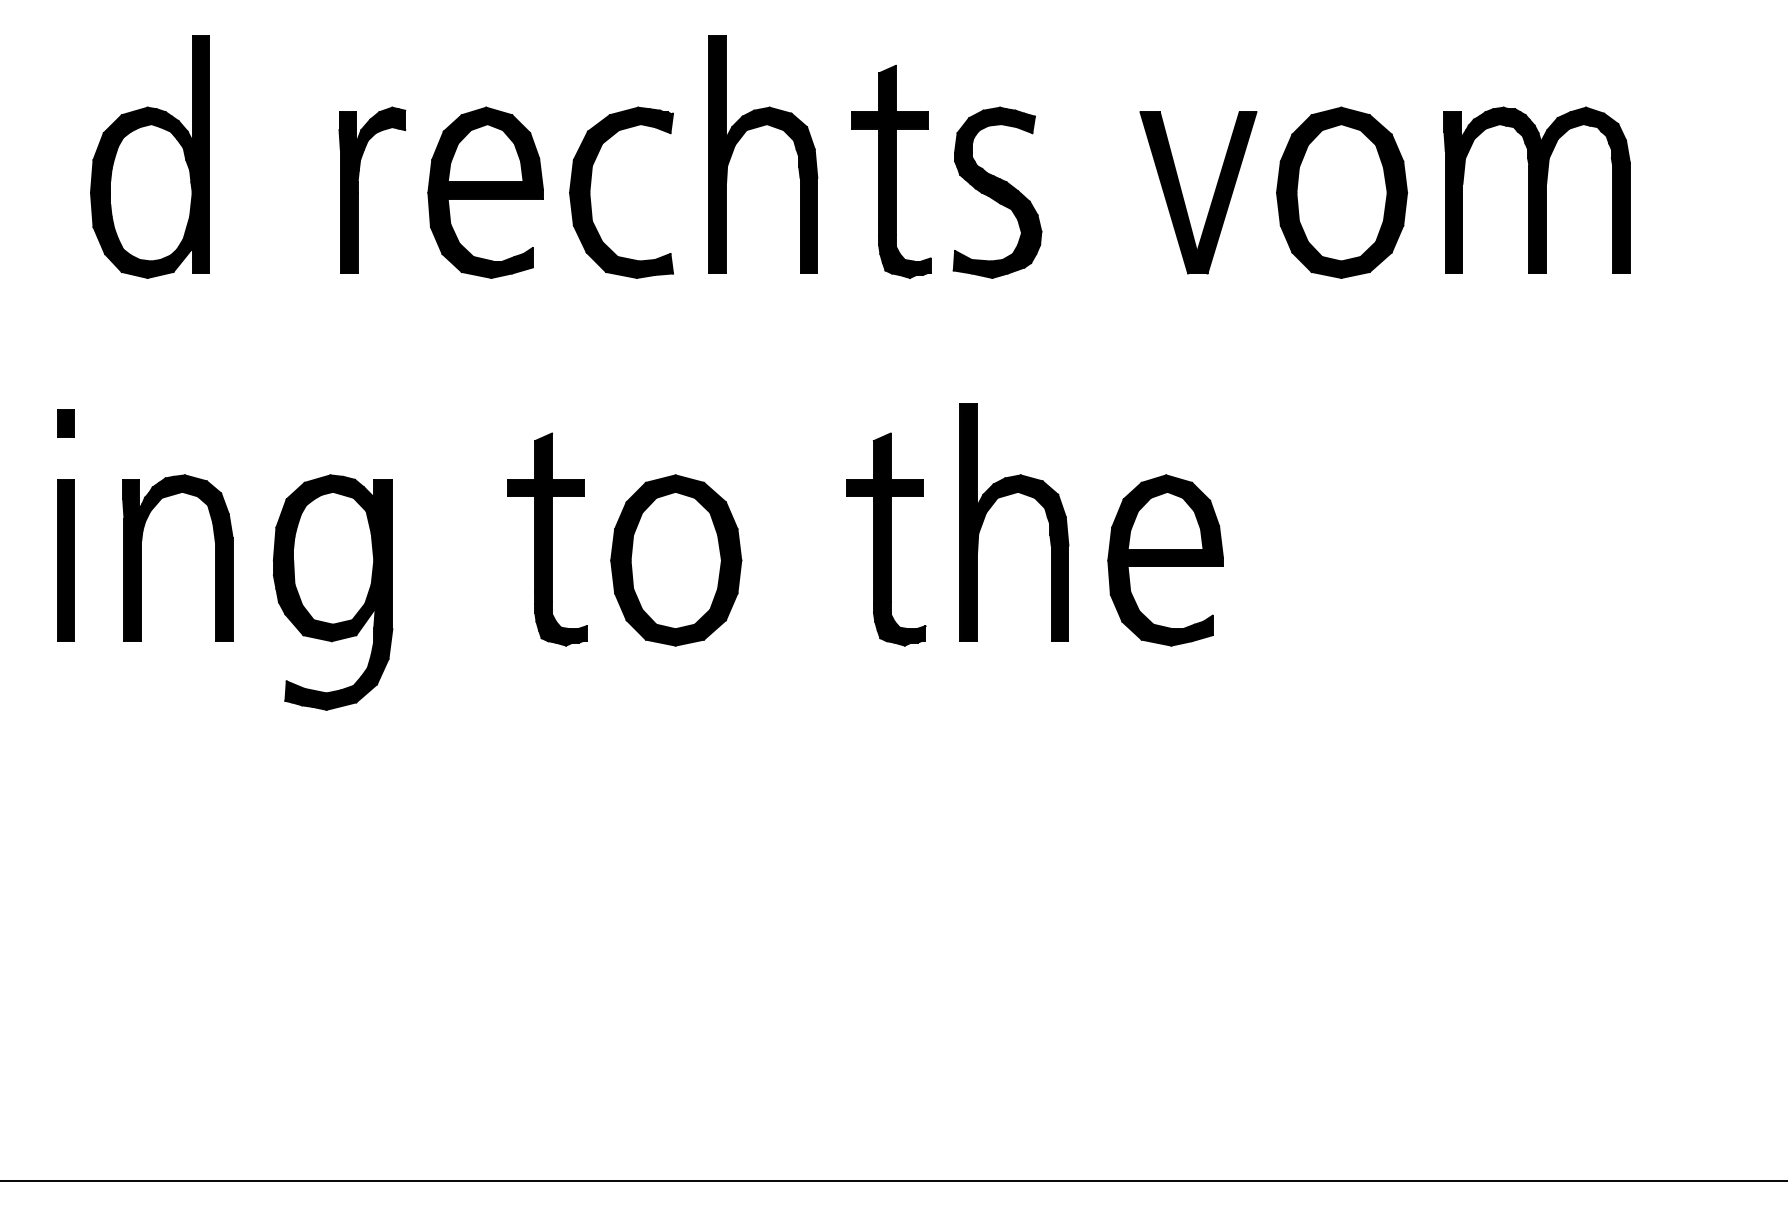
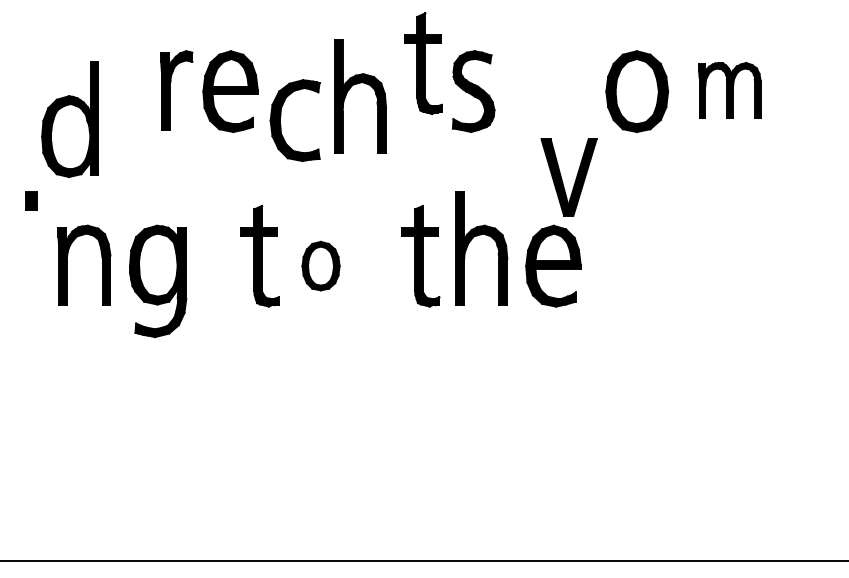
part: (757, 129) -> (357, 84), moved
part: (148, 156) -> (69, 119), moved
part: (891, 171) -> (423, 63), moved
part: (592, 184) -> (281, 116), moved
part: (1536, 190) -> (729, 90), size x0.7
part: (1184, 194) -> (562, 178), moved
part: (64, 422) -> (30, 200), size x1.4
part: (674, 559) -> (320, 265), size x0.6
part: (64, 561) -> (30, 266), removed

